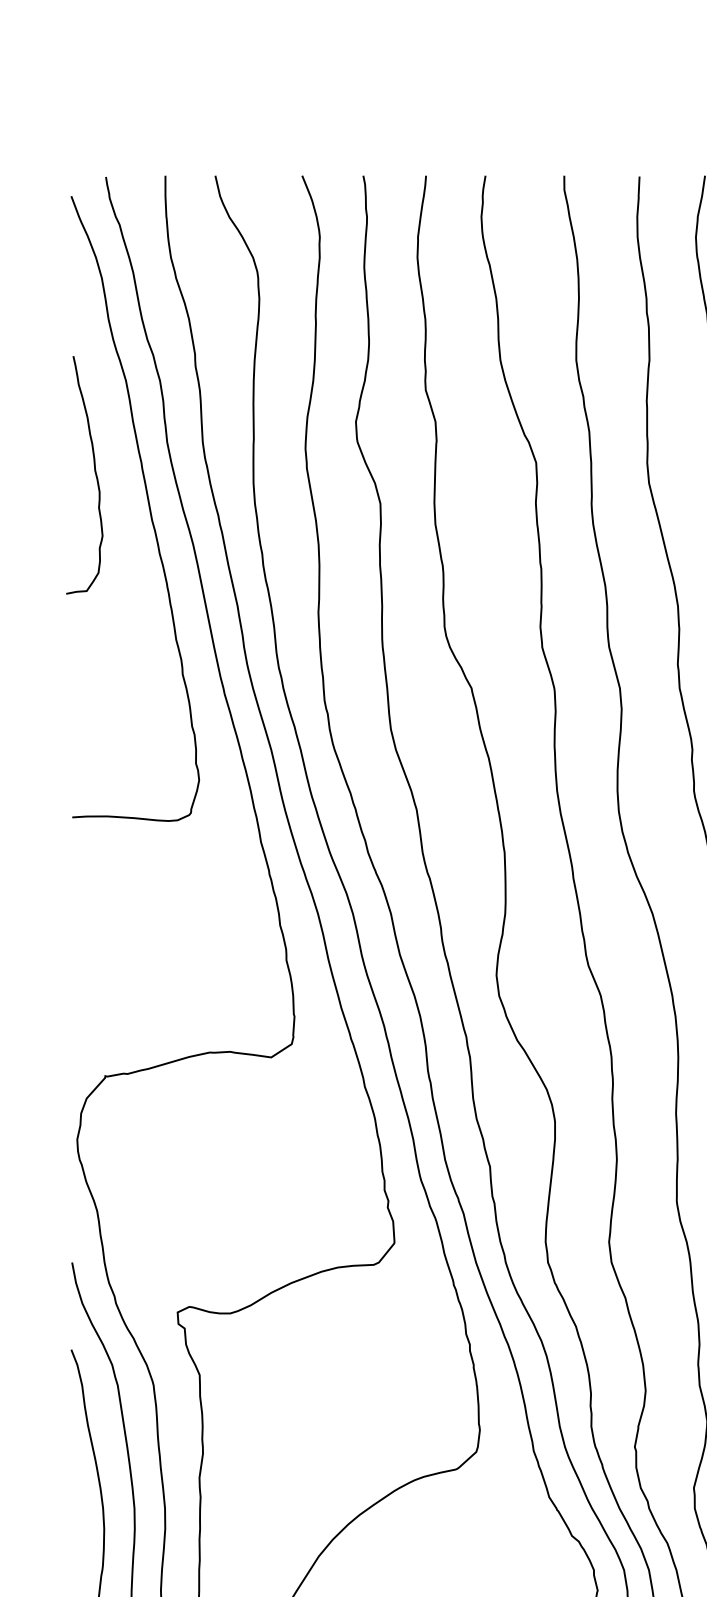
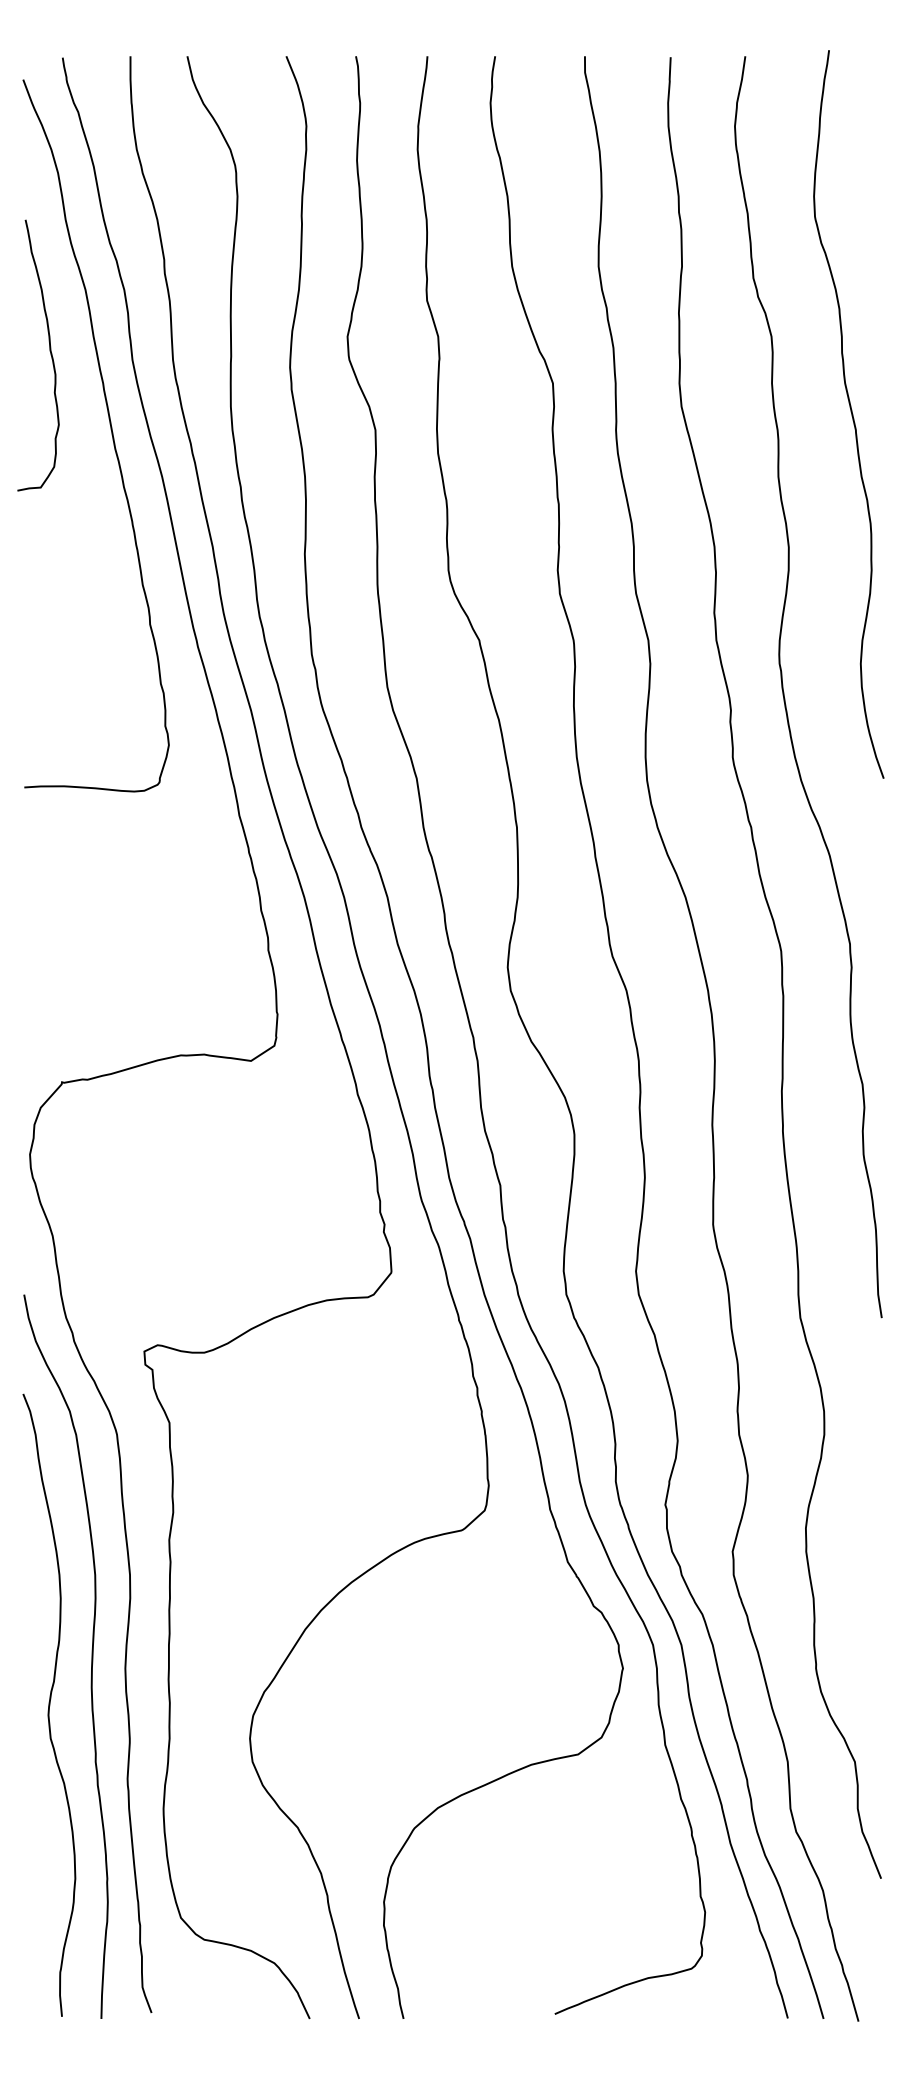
curve: (94, 471) -> (49, 351), moved

